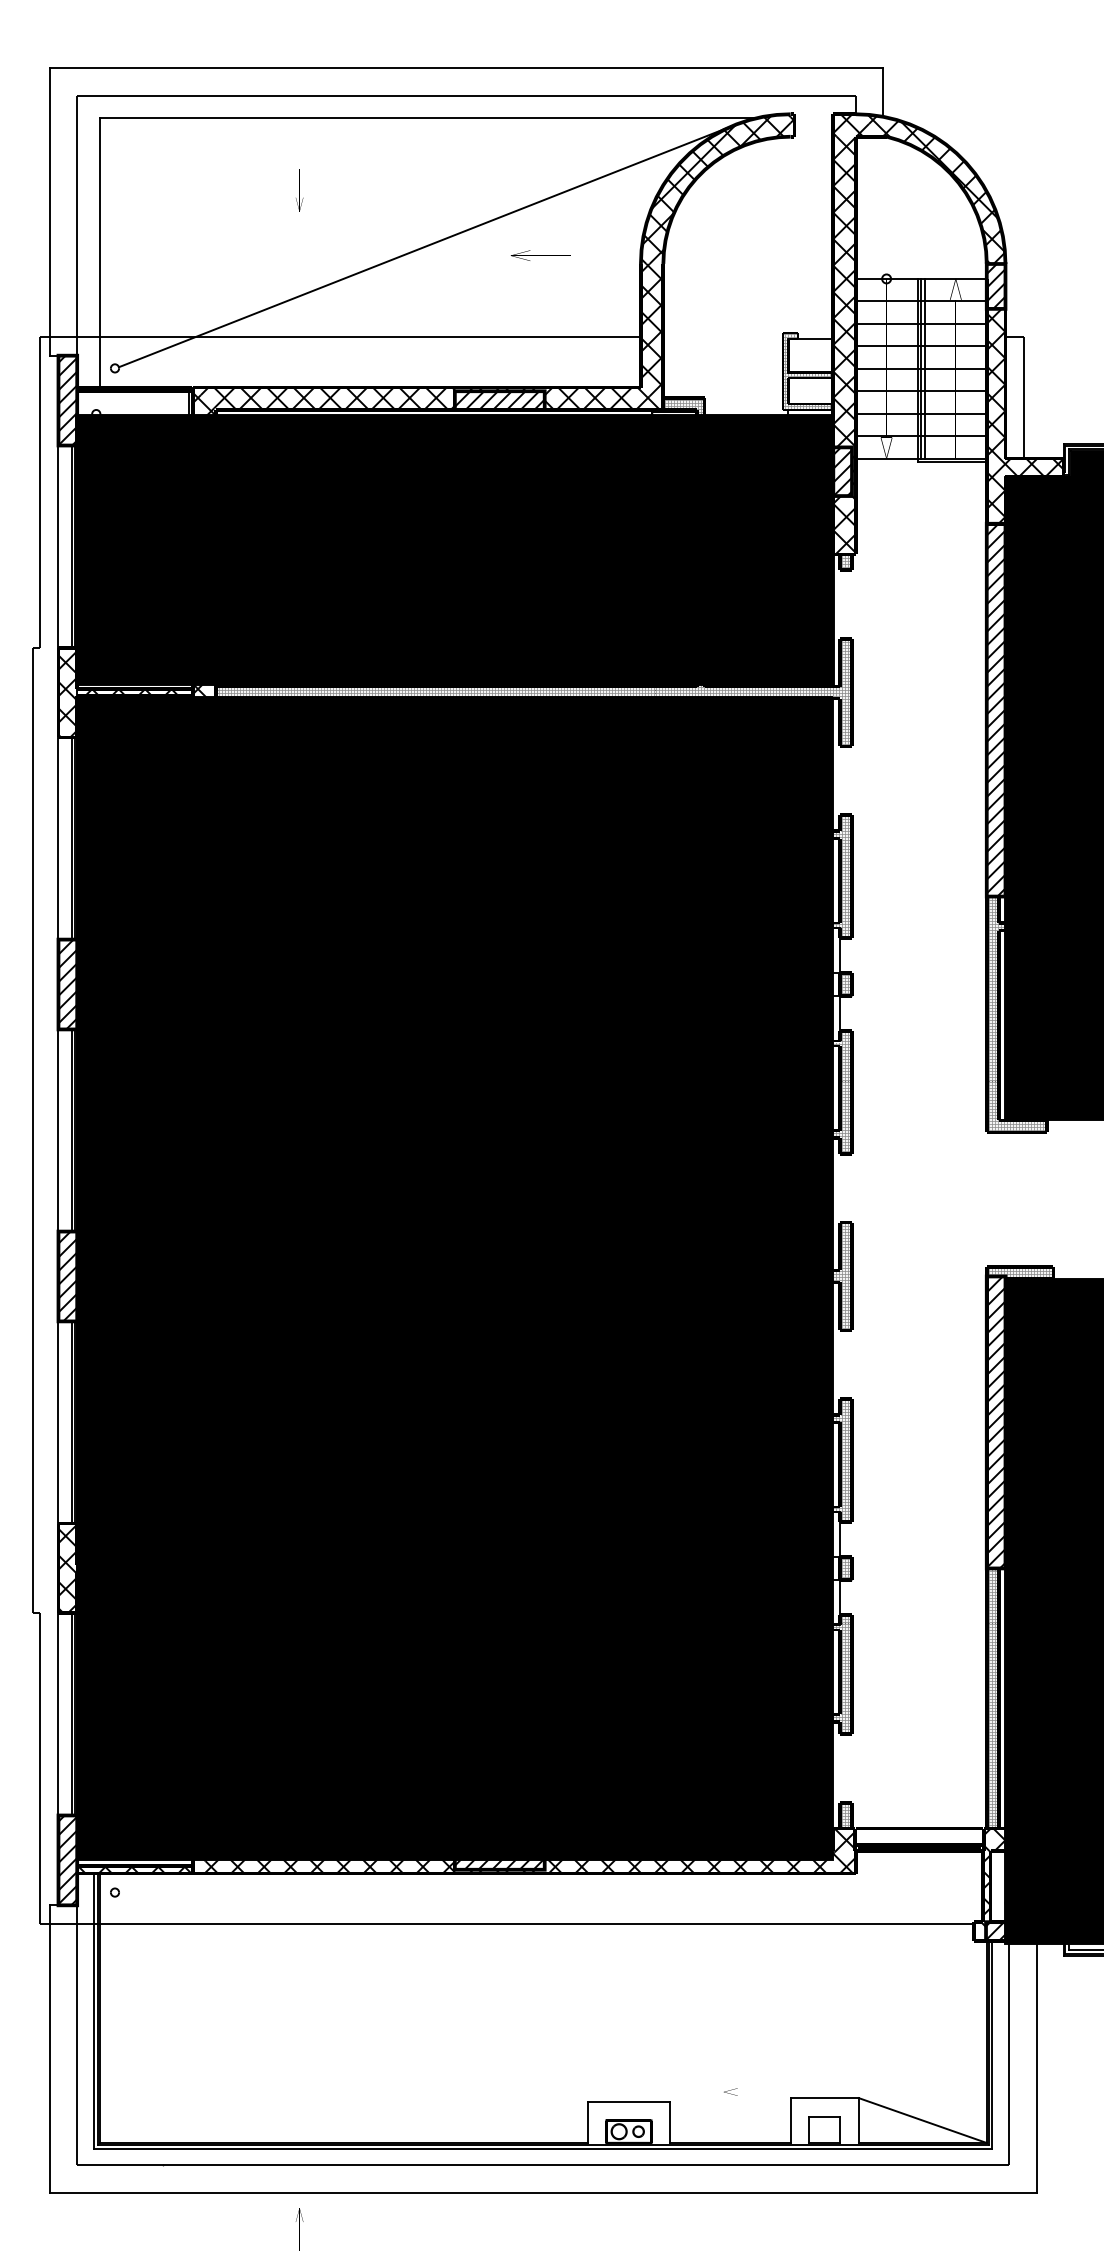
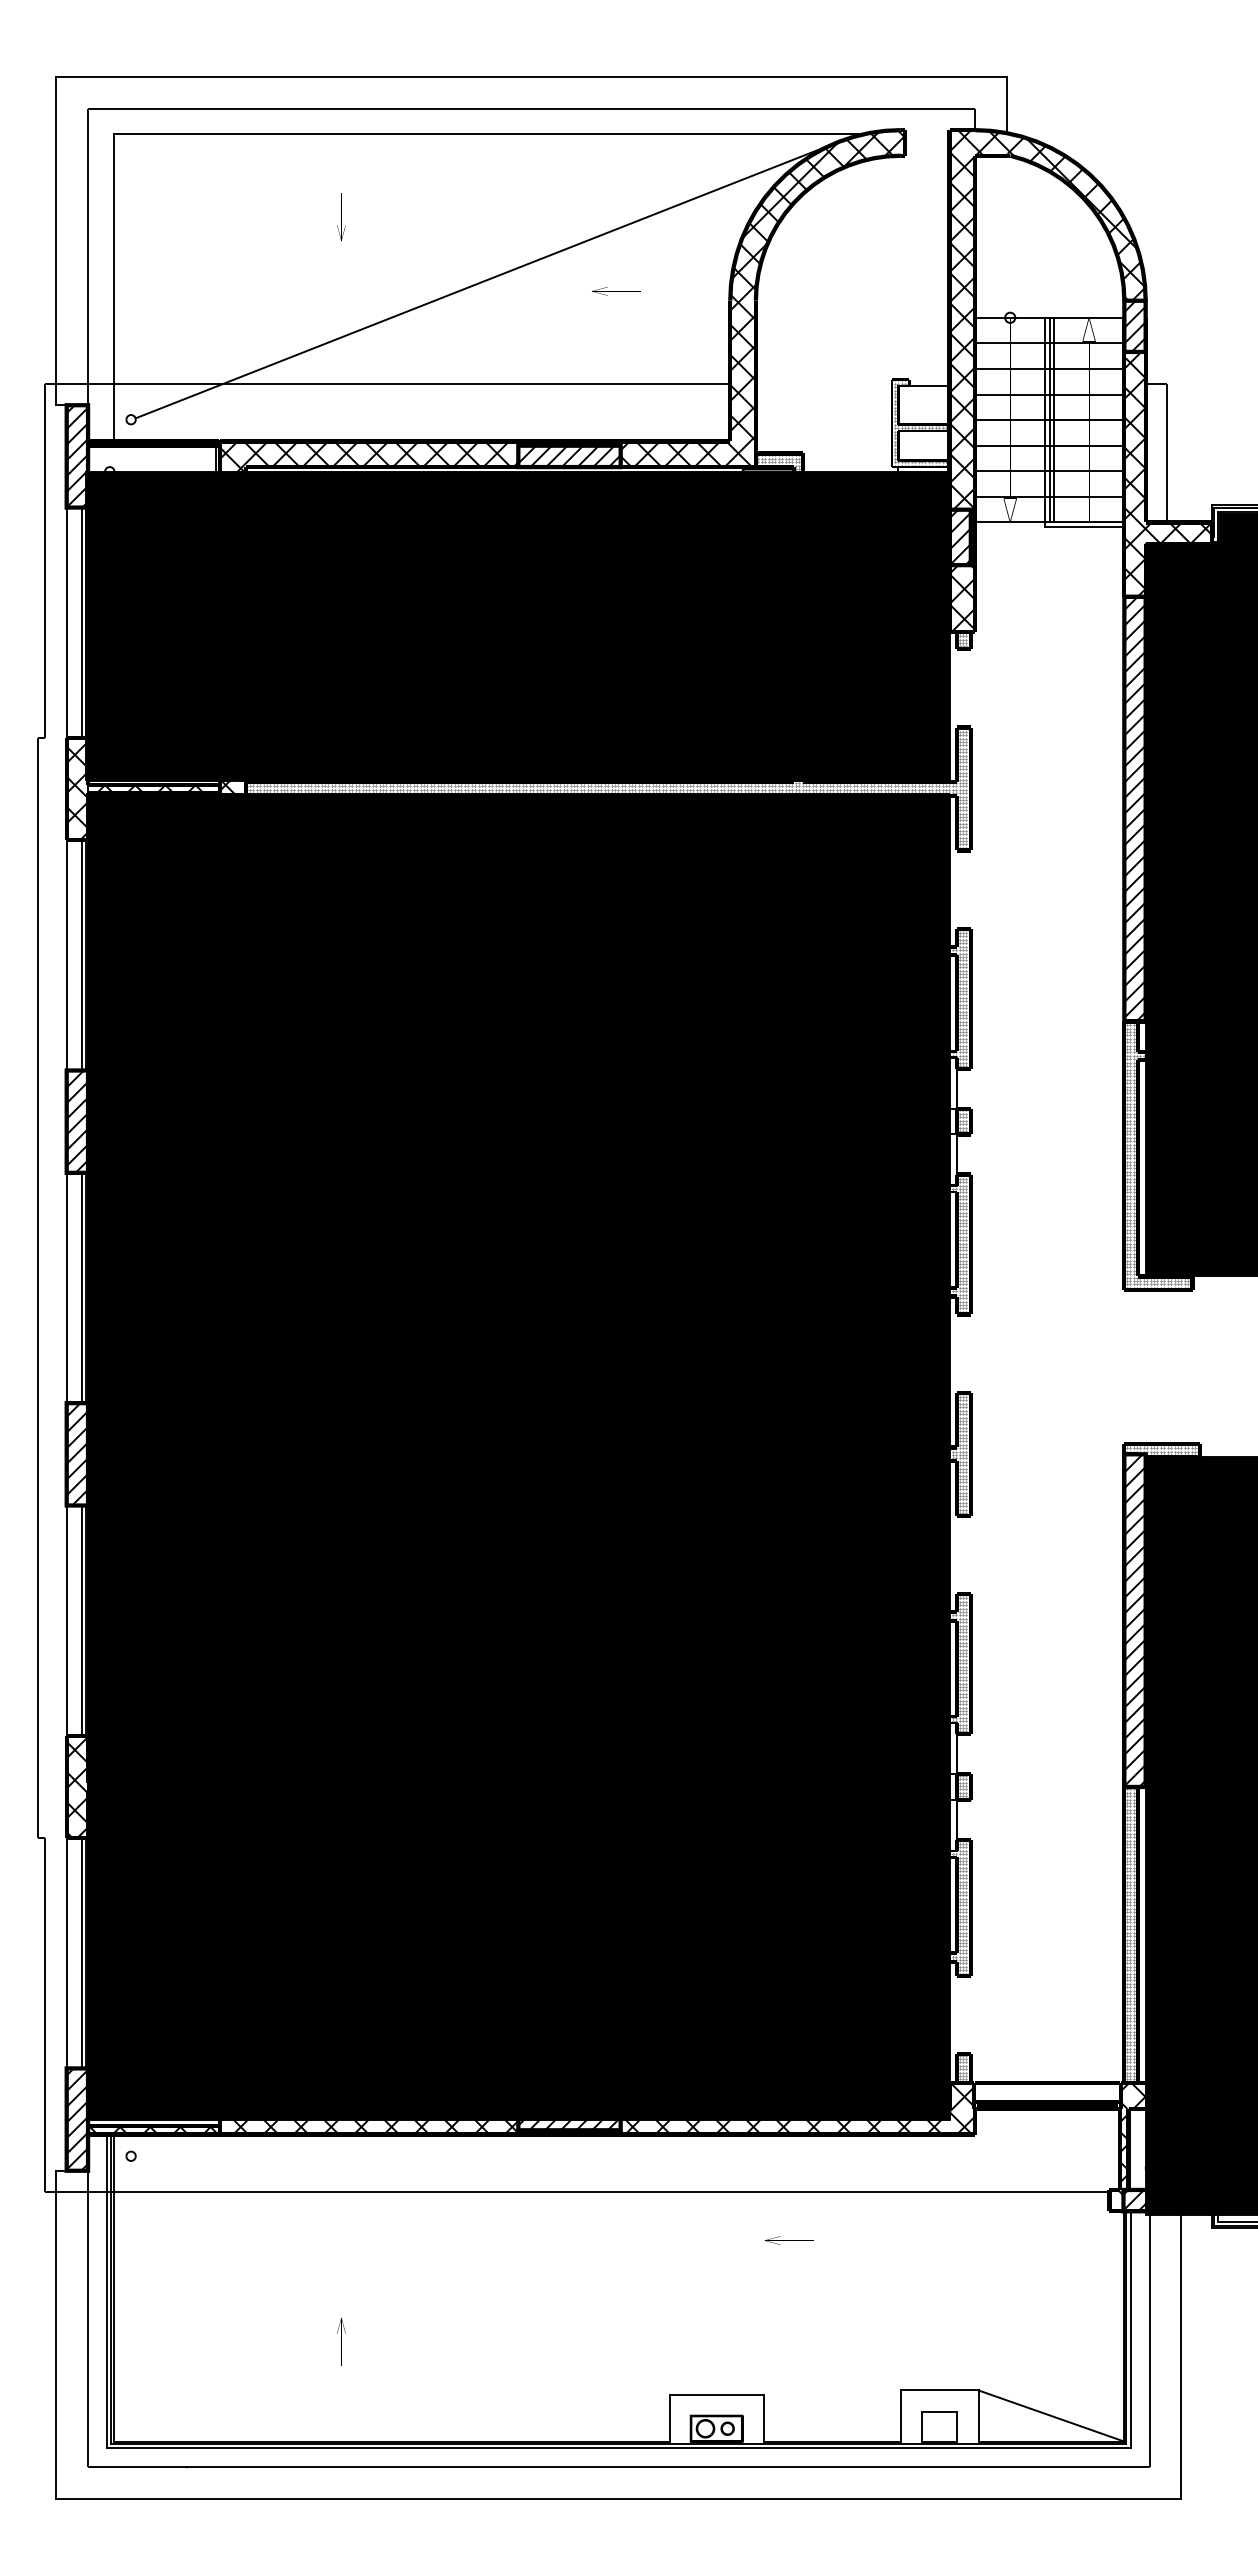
part: (541, 255) -> (616, 291), size x0.71
part: (744, 2092) -> (788, 2240), moved
part: (299, 2228) -> (341, 2341), moved

